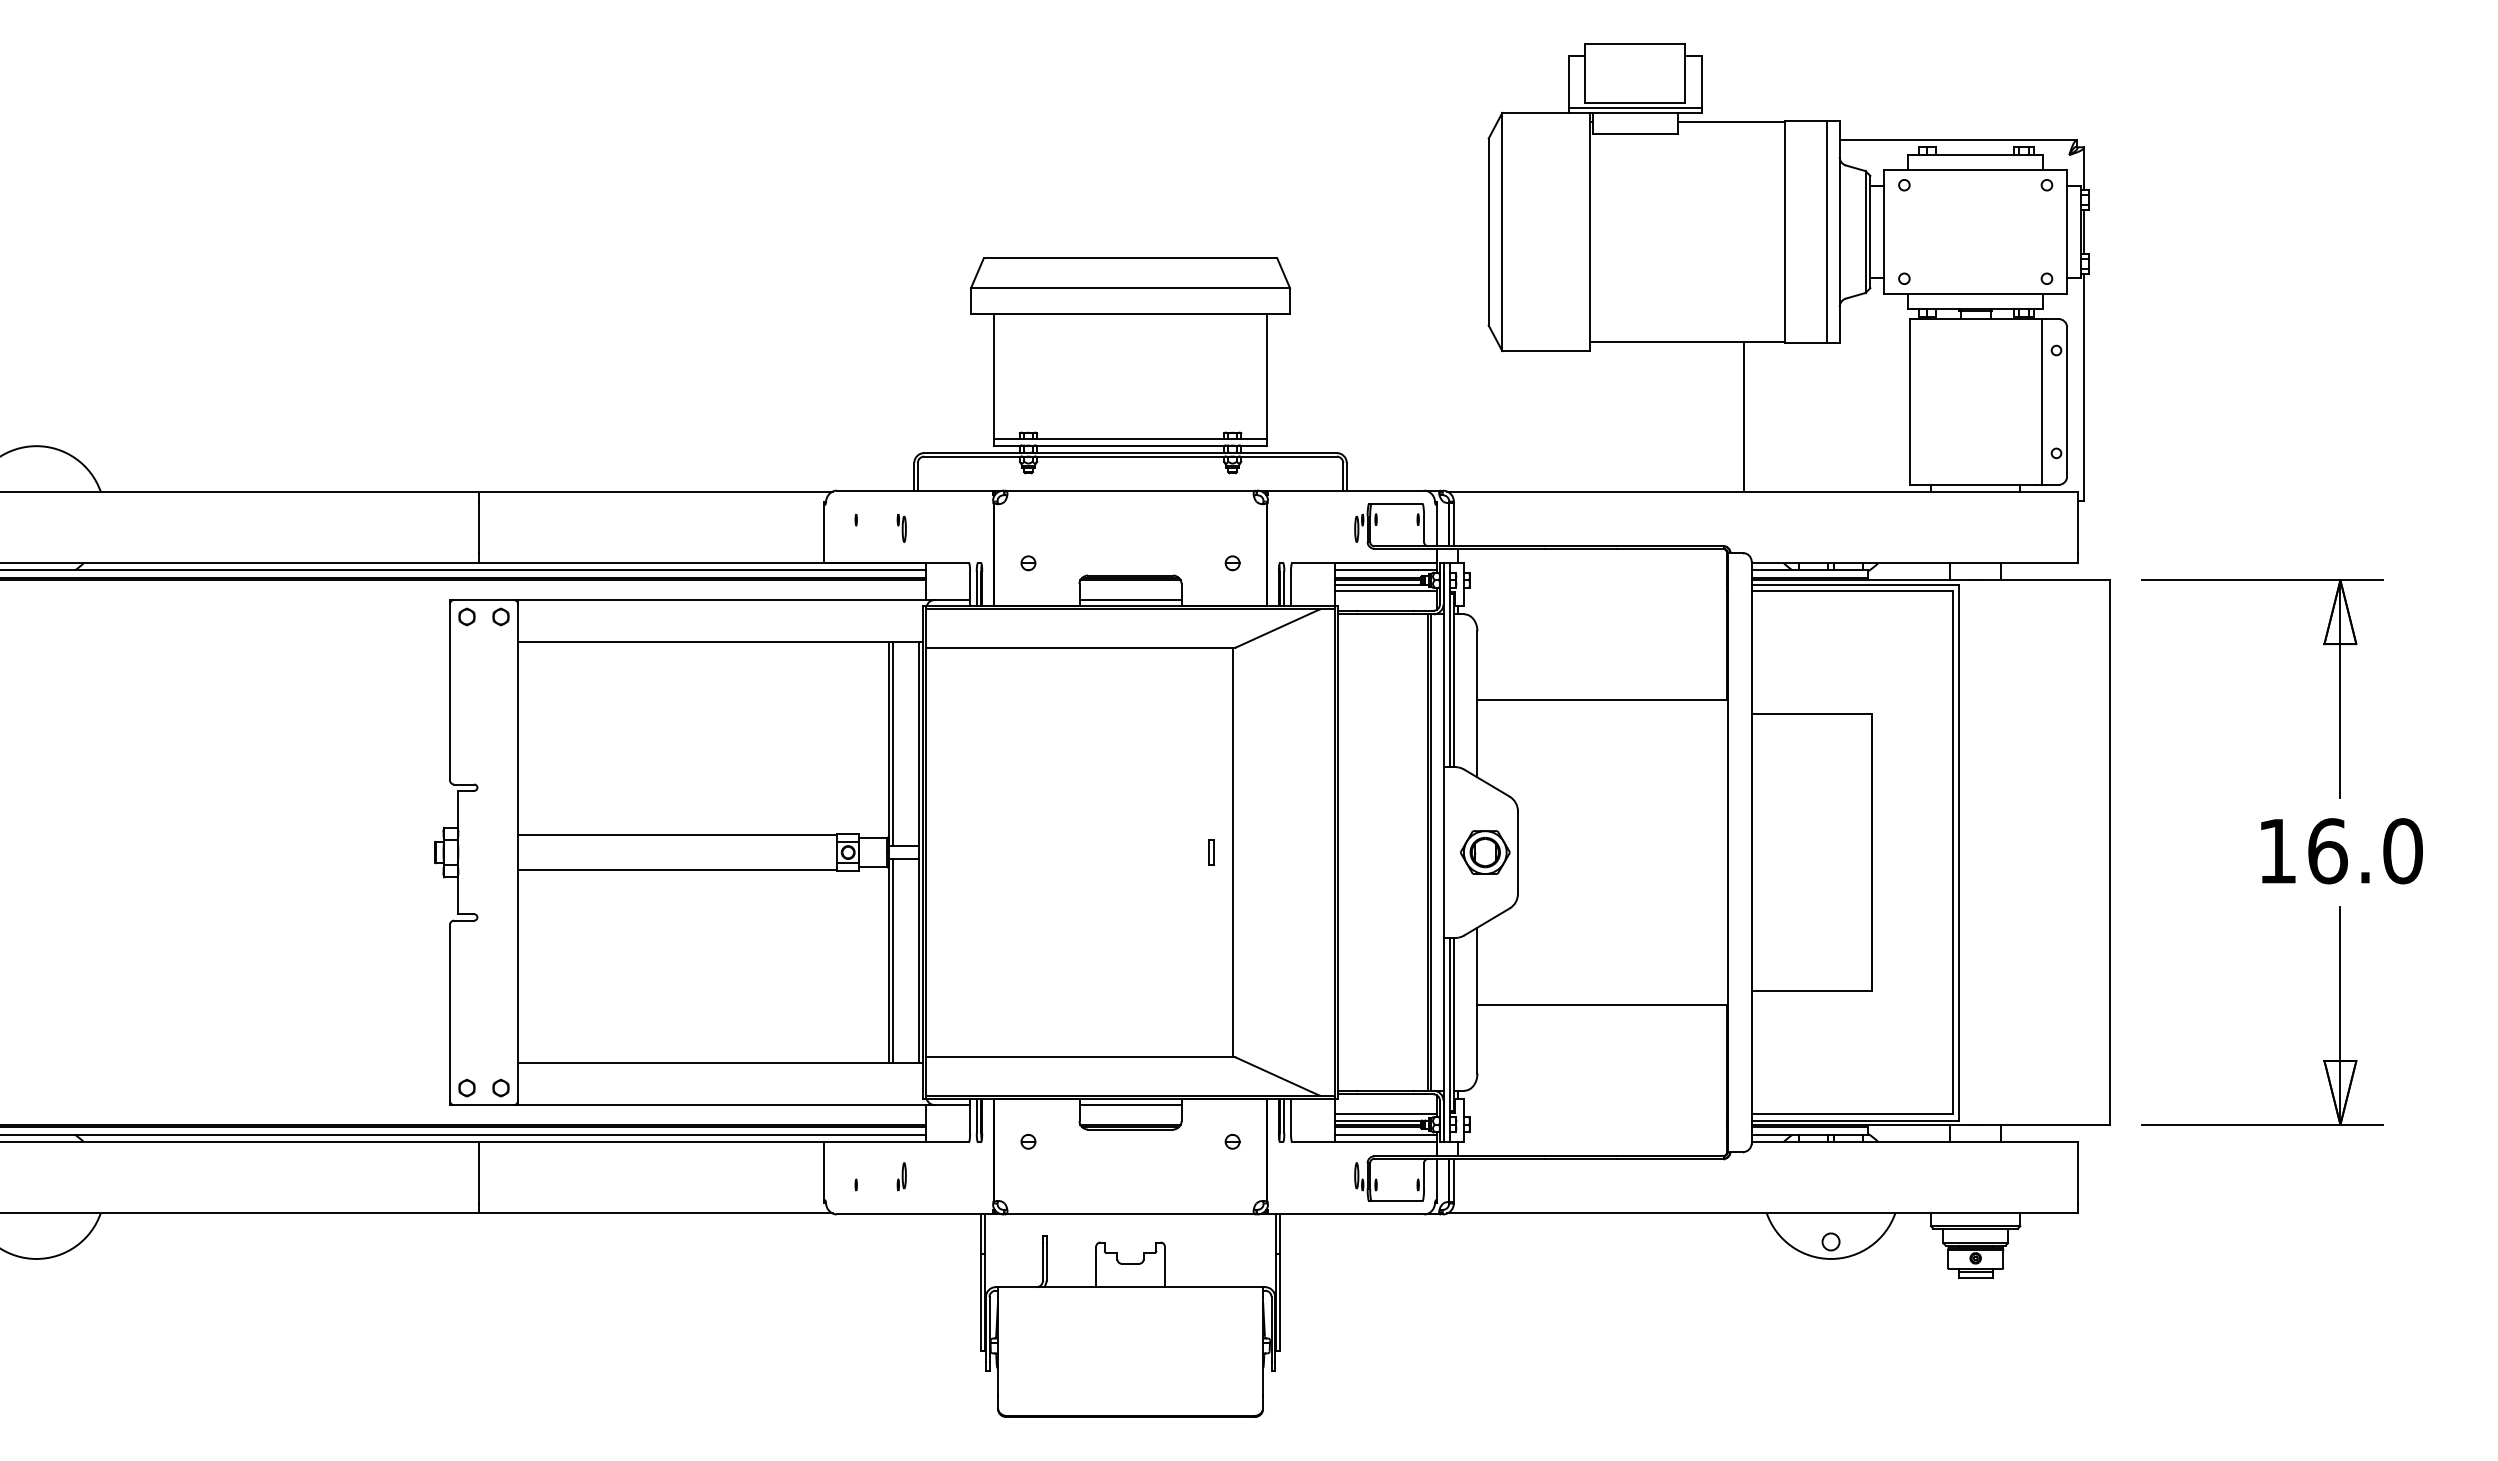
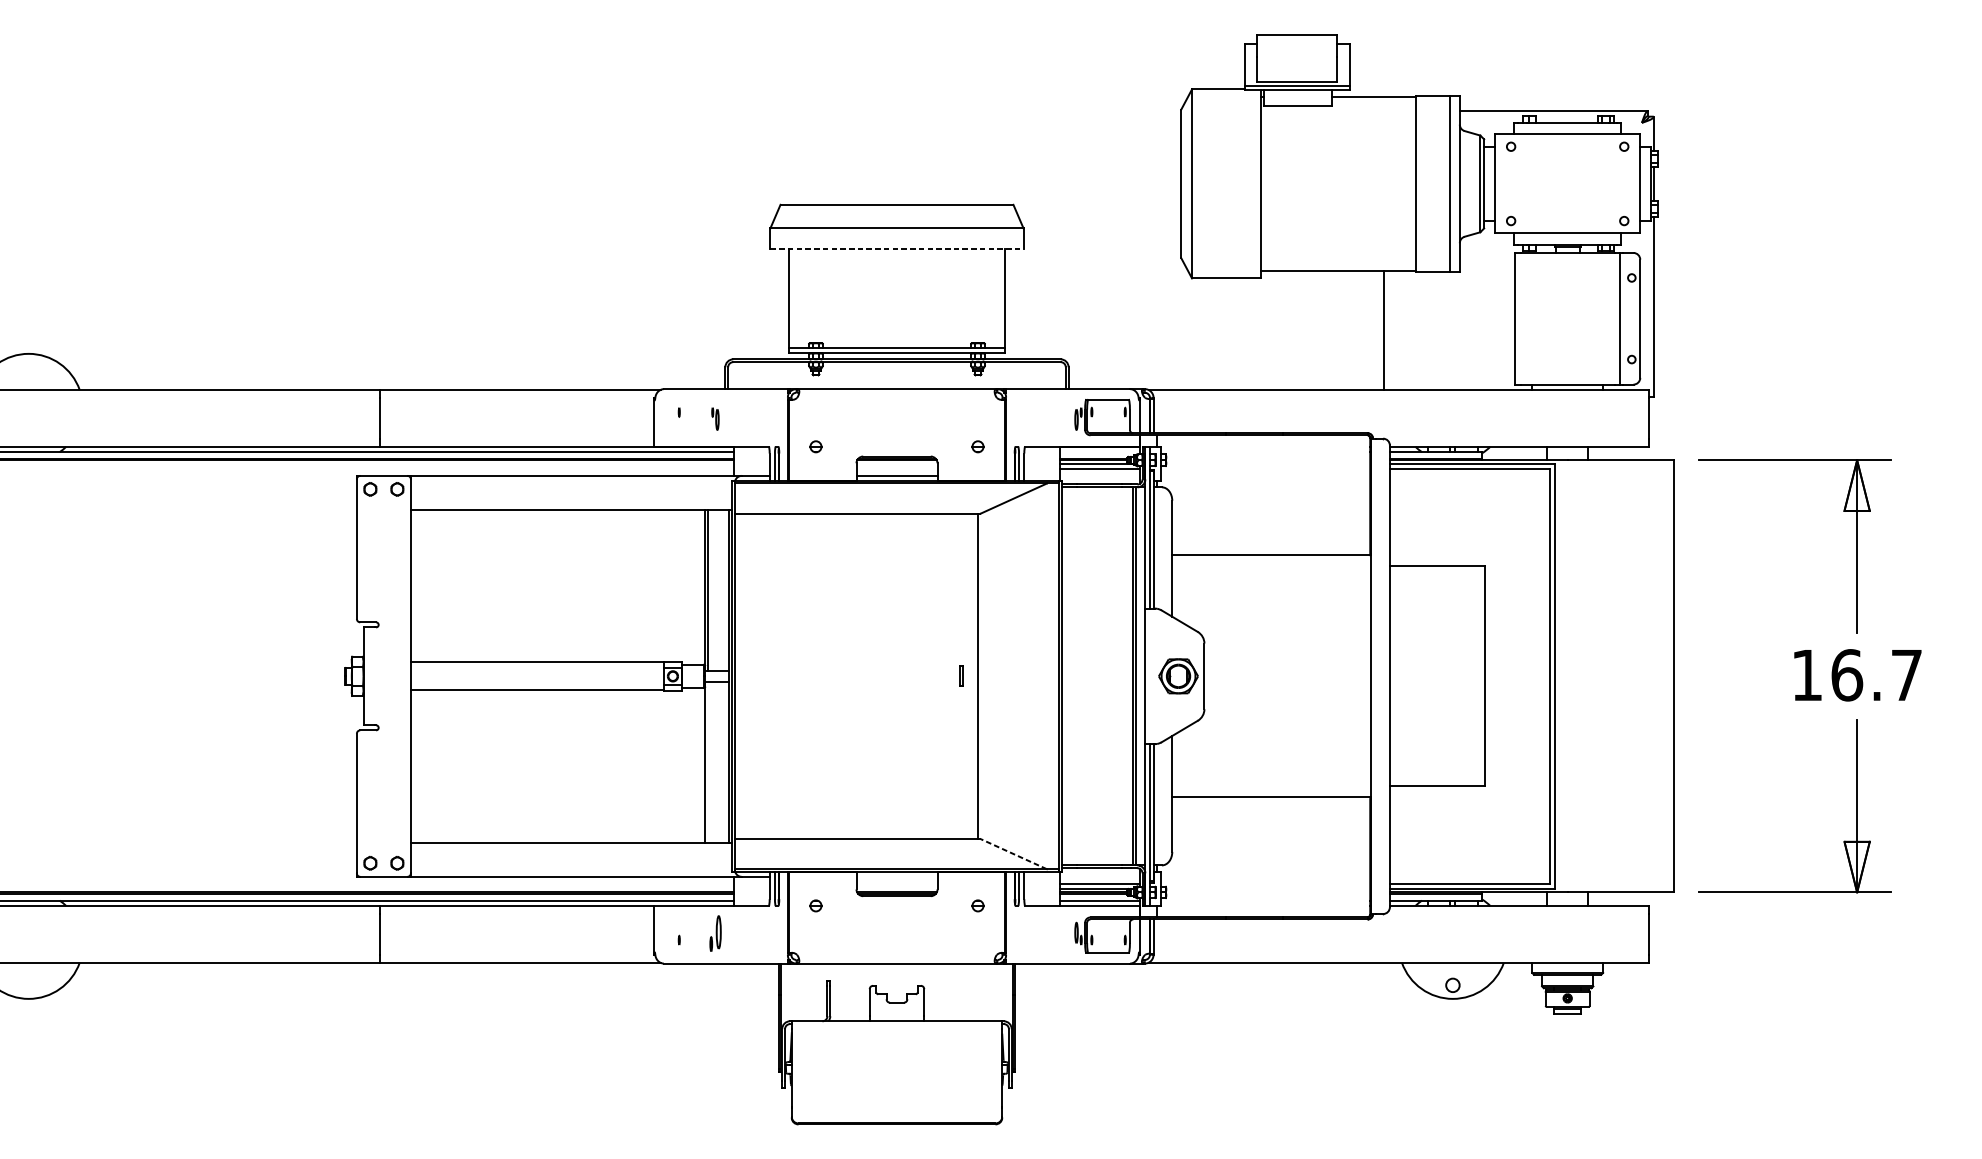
line: (1130, 313) -> (896, 248), solid -> dashed
line: (1386, 570) -> (1100, 452), removed
text: (2402, 851) -> (1906, 675), 16.0 -> 16.7
line: (892, 960) -> (708, 762), removed
line: (1277, 1076) -> (1013, 854), solid -> dashed
line: (1130, 1105) -> (896, 877), removed
part: (901, 1176) -> (715, 933), size x1.6

